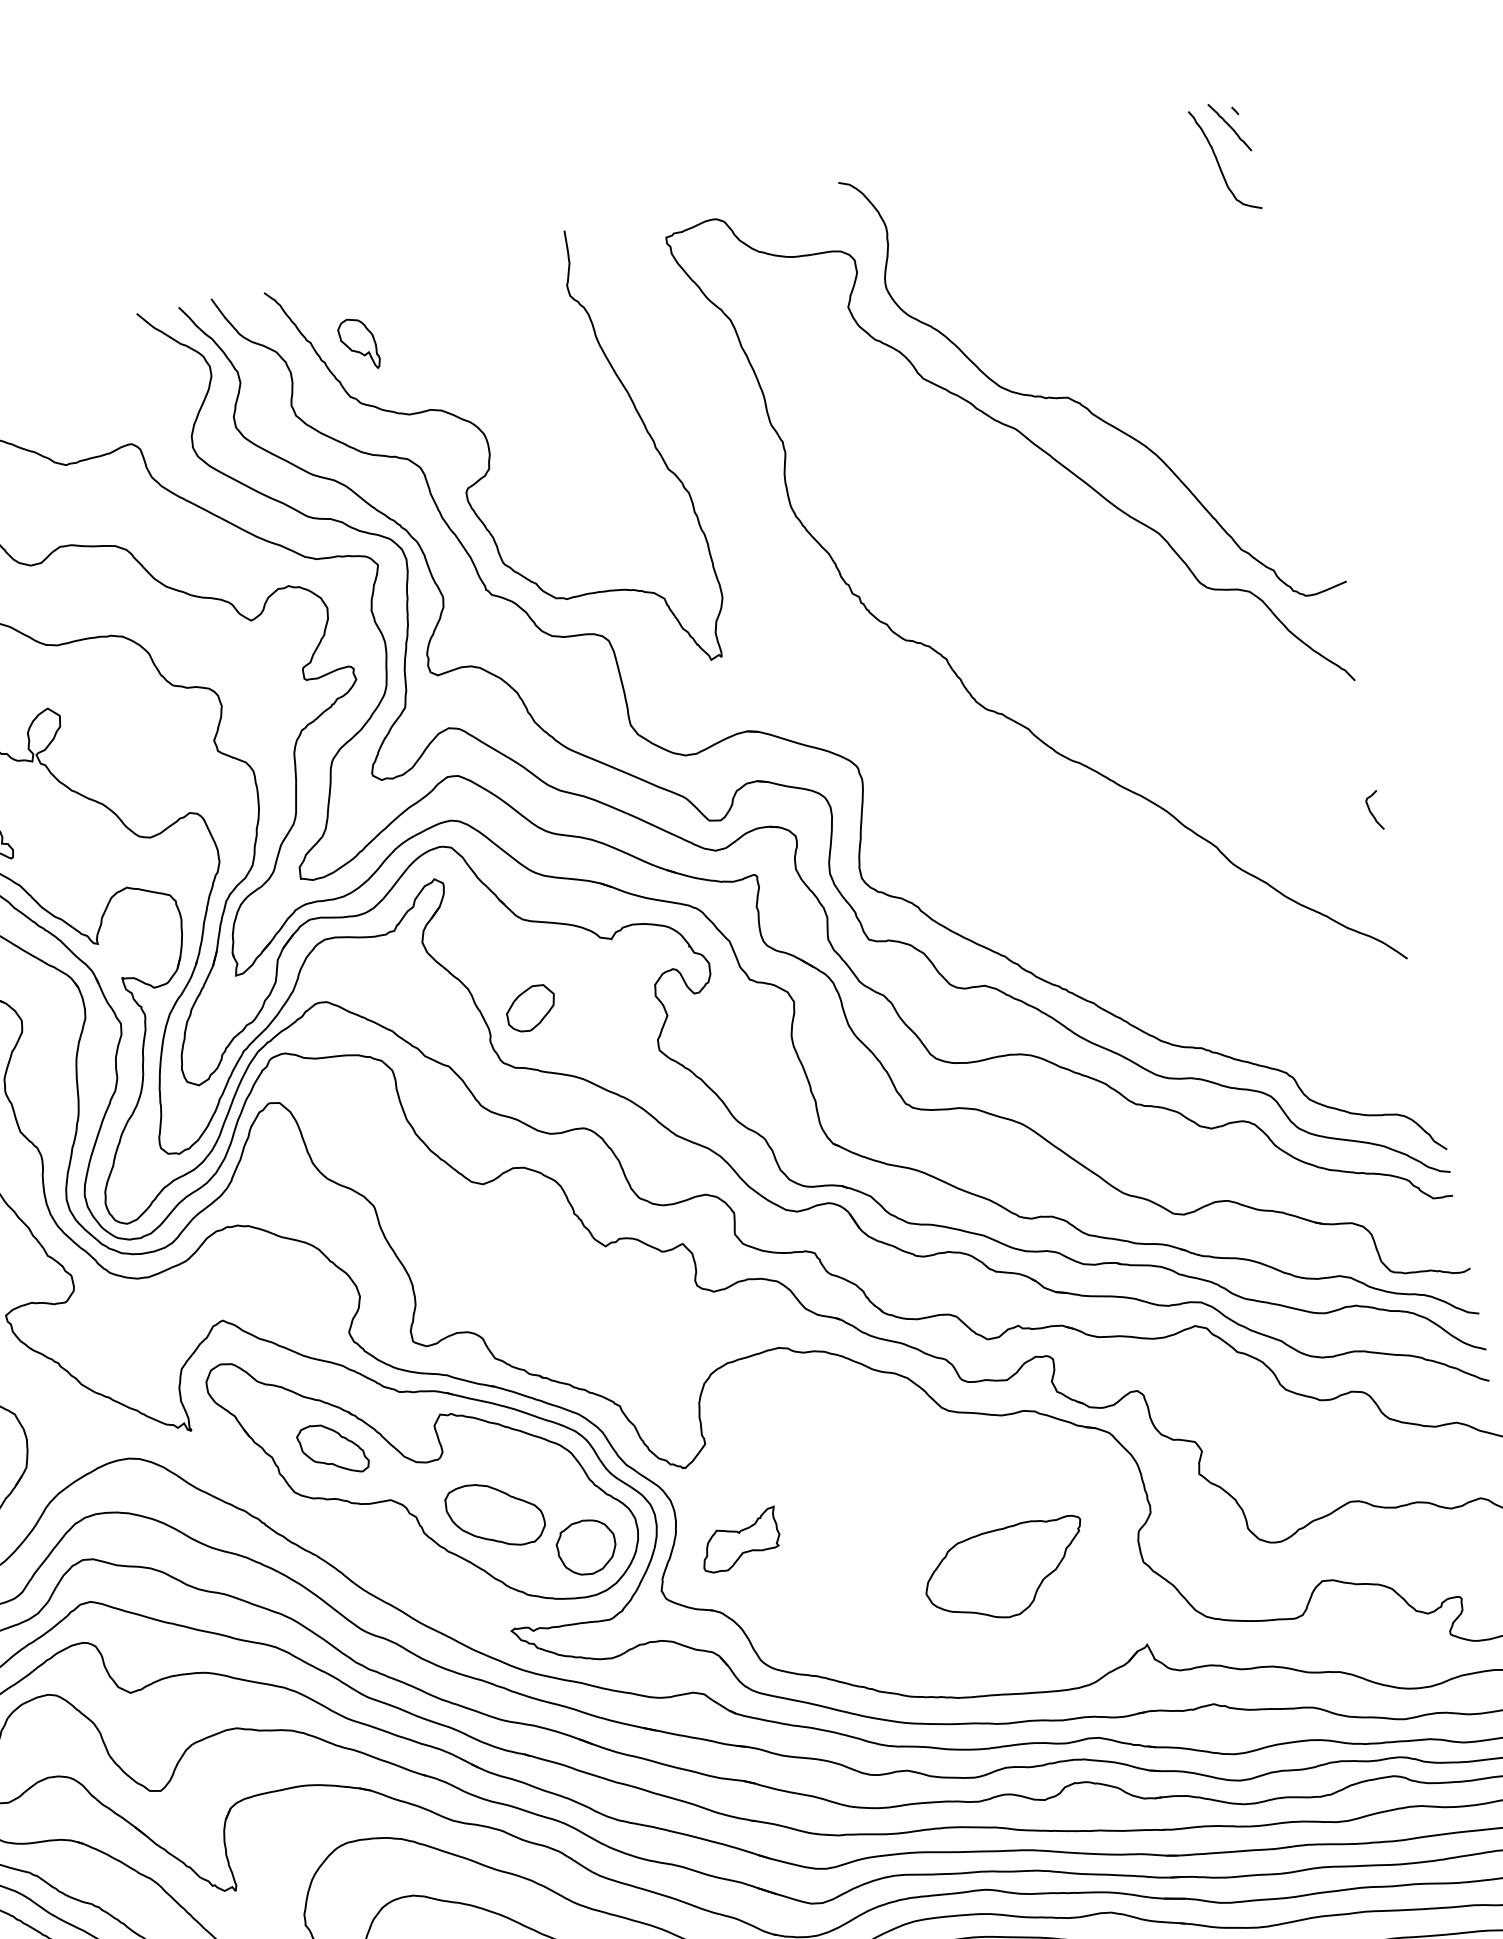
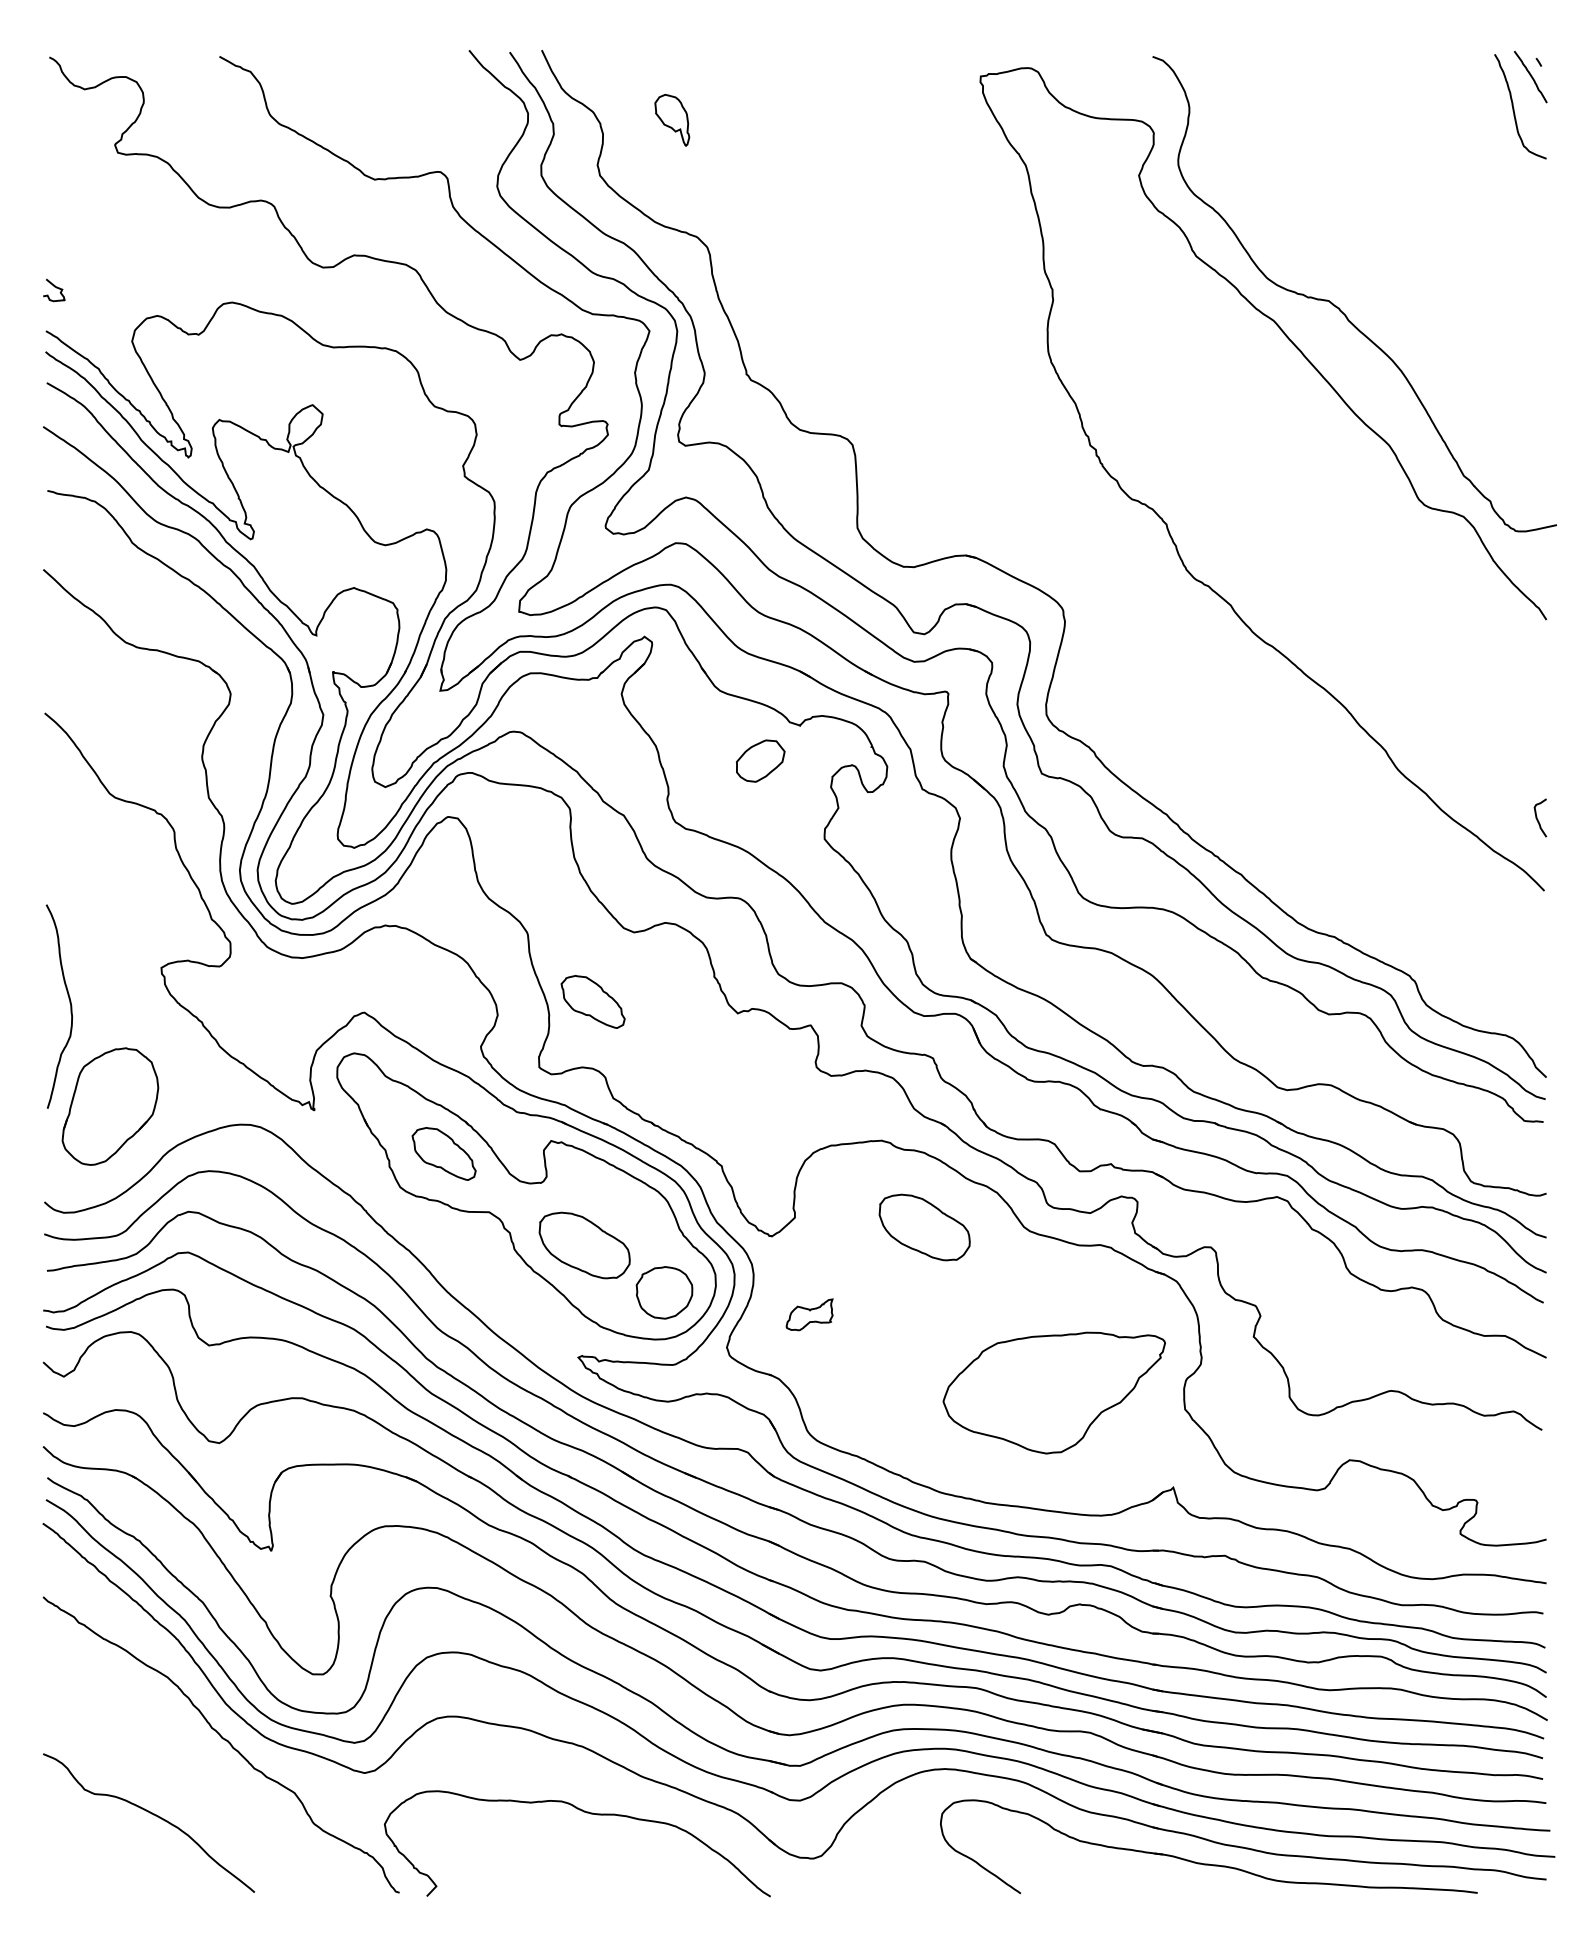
curve: (490, 469) -> (772, 261), removed
curve: (1372, 813) -> (1538, 819), moved
part: (530, 1007) -> (760, 760), moved
part: (454, 1263) -> (592, 1001), added
part: (839, 1428) -> (924, 1227), added
part: (739, 1540) -> (809, 1314), size x0.6
part: (1006, 1572) -> (1054, 1393), size x1.4

